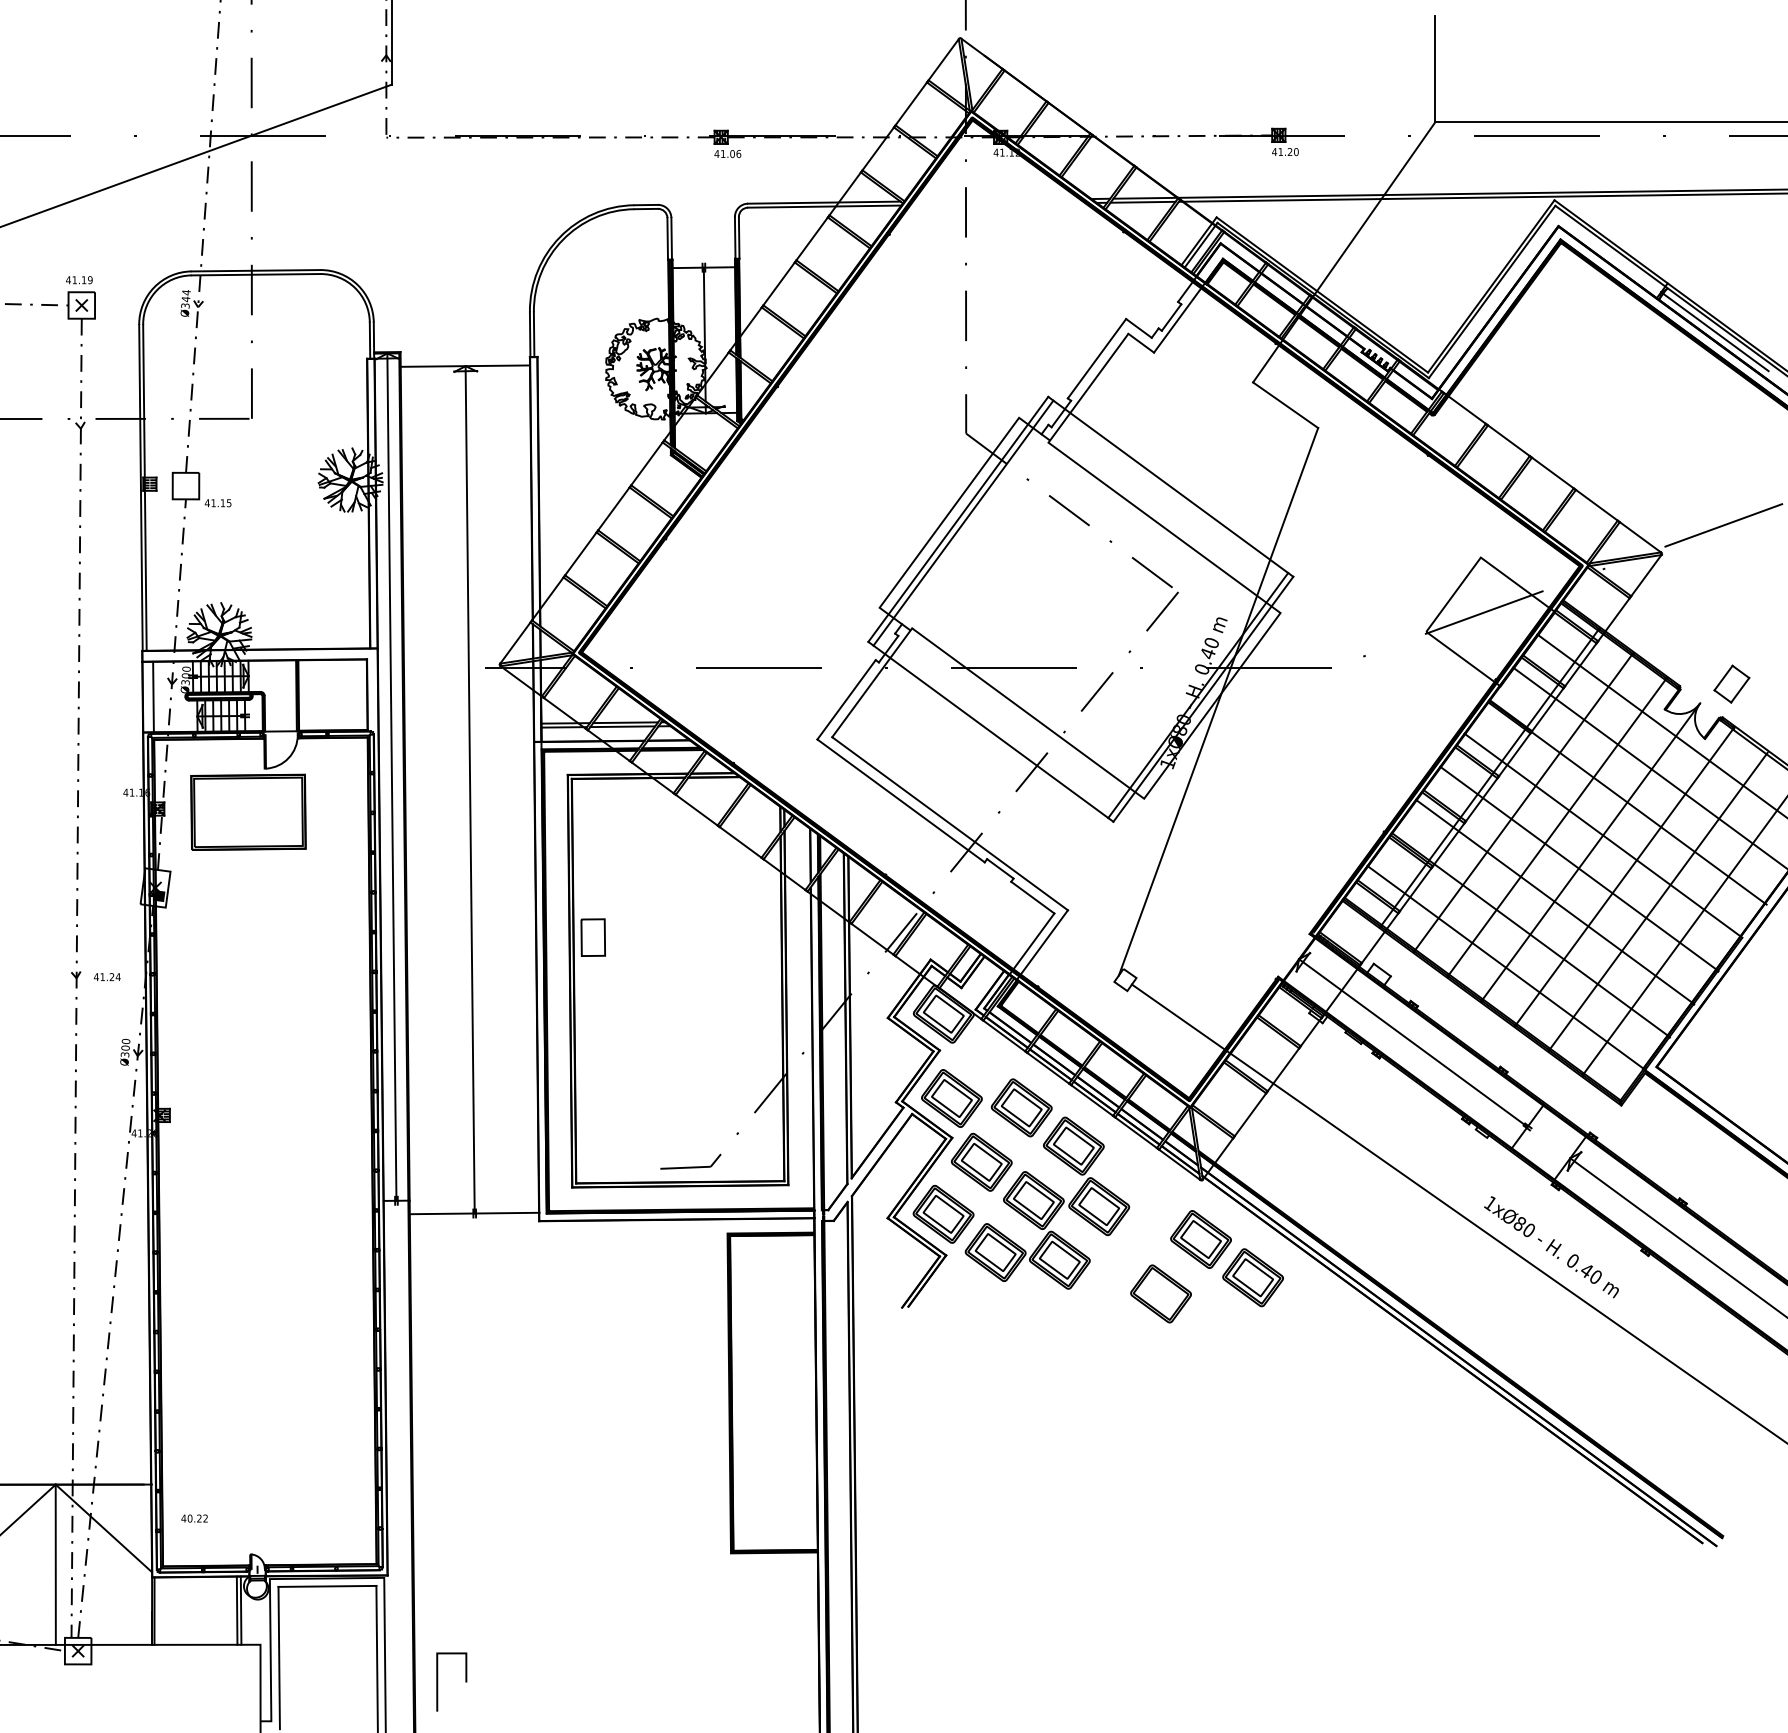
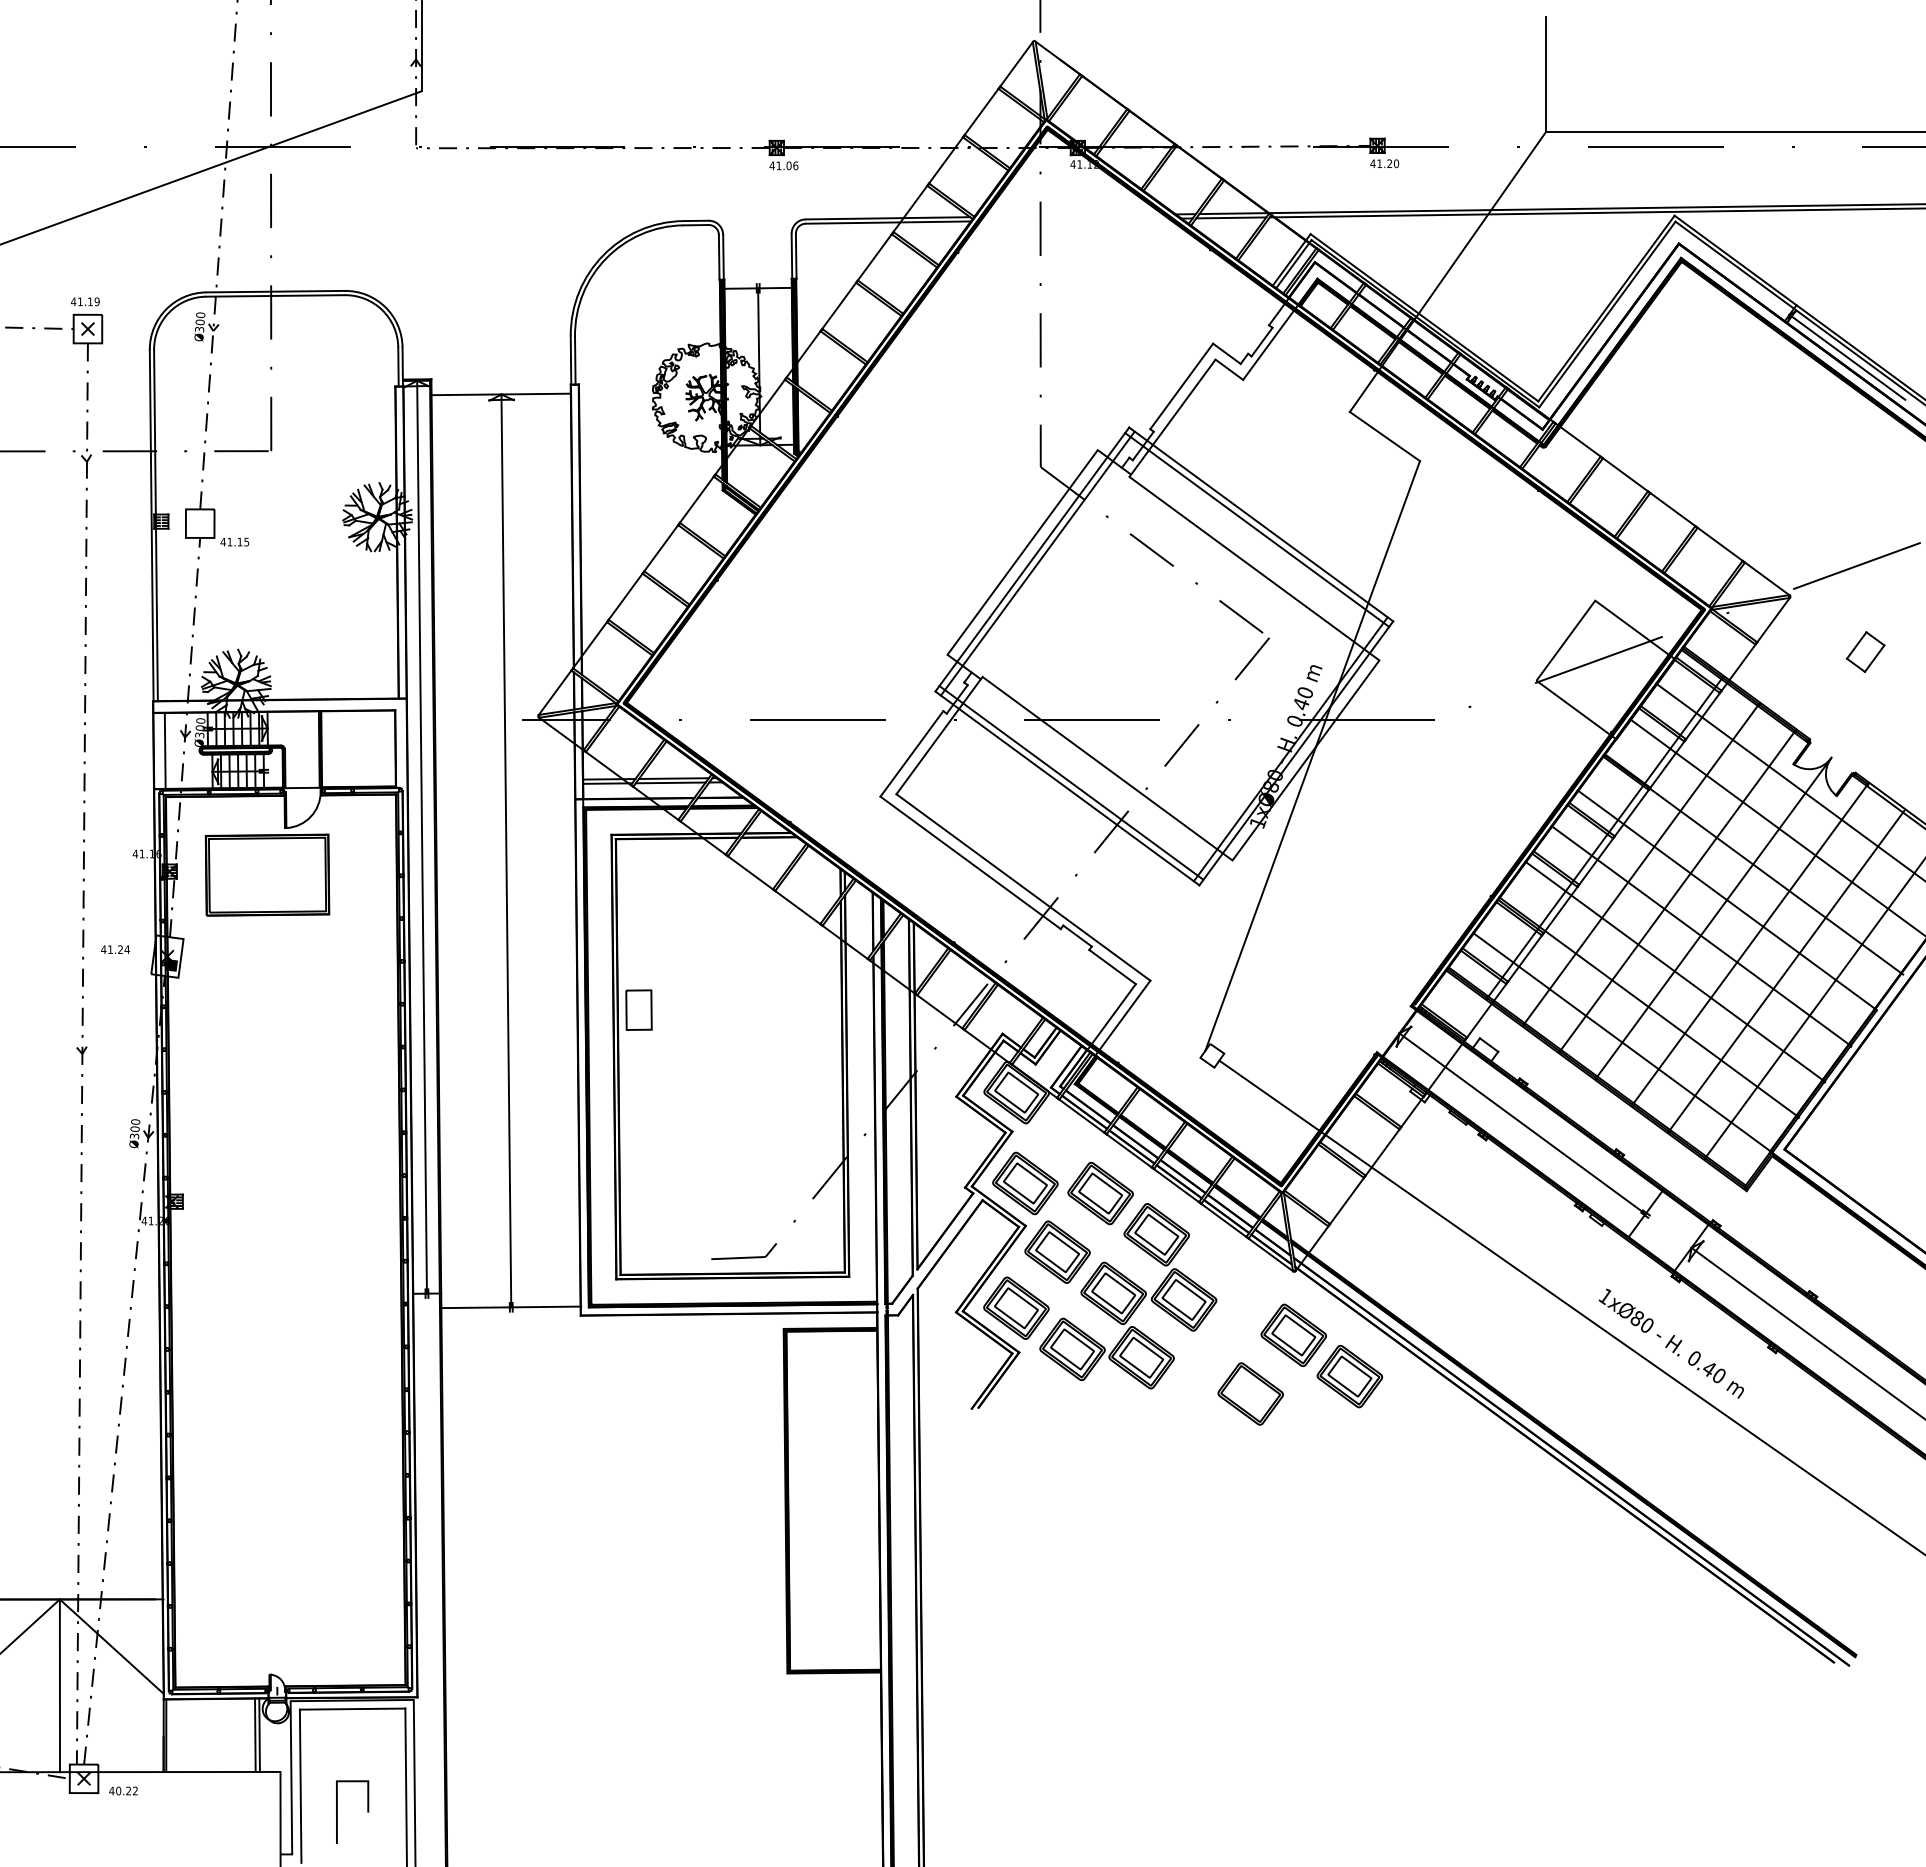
text: (186, 295) -> (200, 318), Ø344 -> Ø300
line: (1167, 491) -> (1257, 529), added
part: (1731, 683) -> (1865, 651), moved
line: (994, 726) -> (1071, 782), added
text: (107, 976) -> (115, 949), moved
text: (194, 1518) -> (123, 1790), moved
line: (437, 1681) -> (337, 1811), moved

